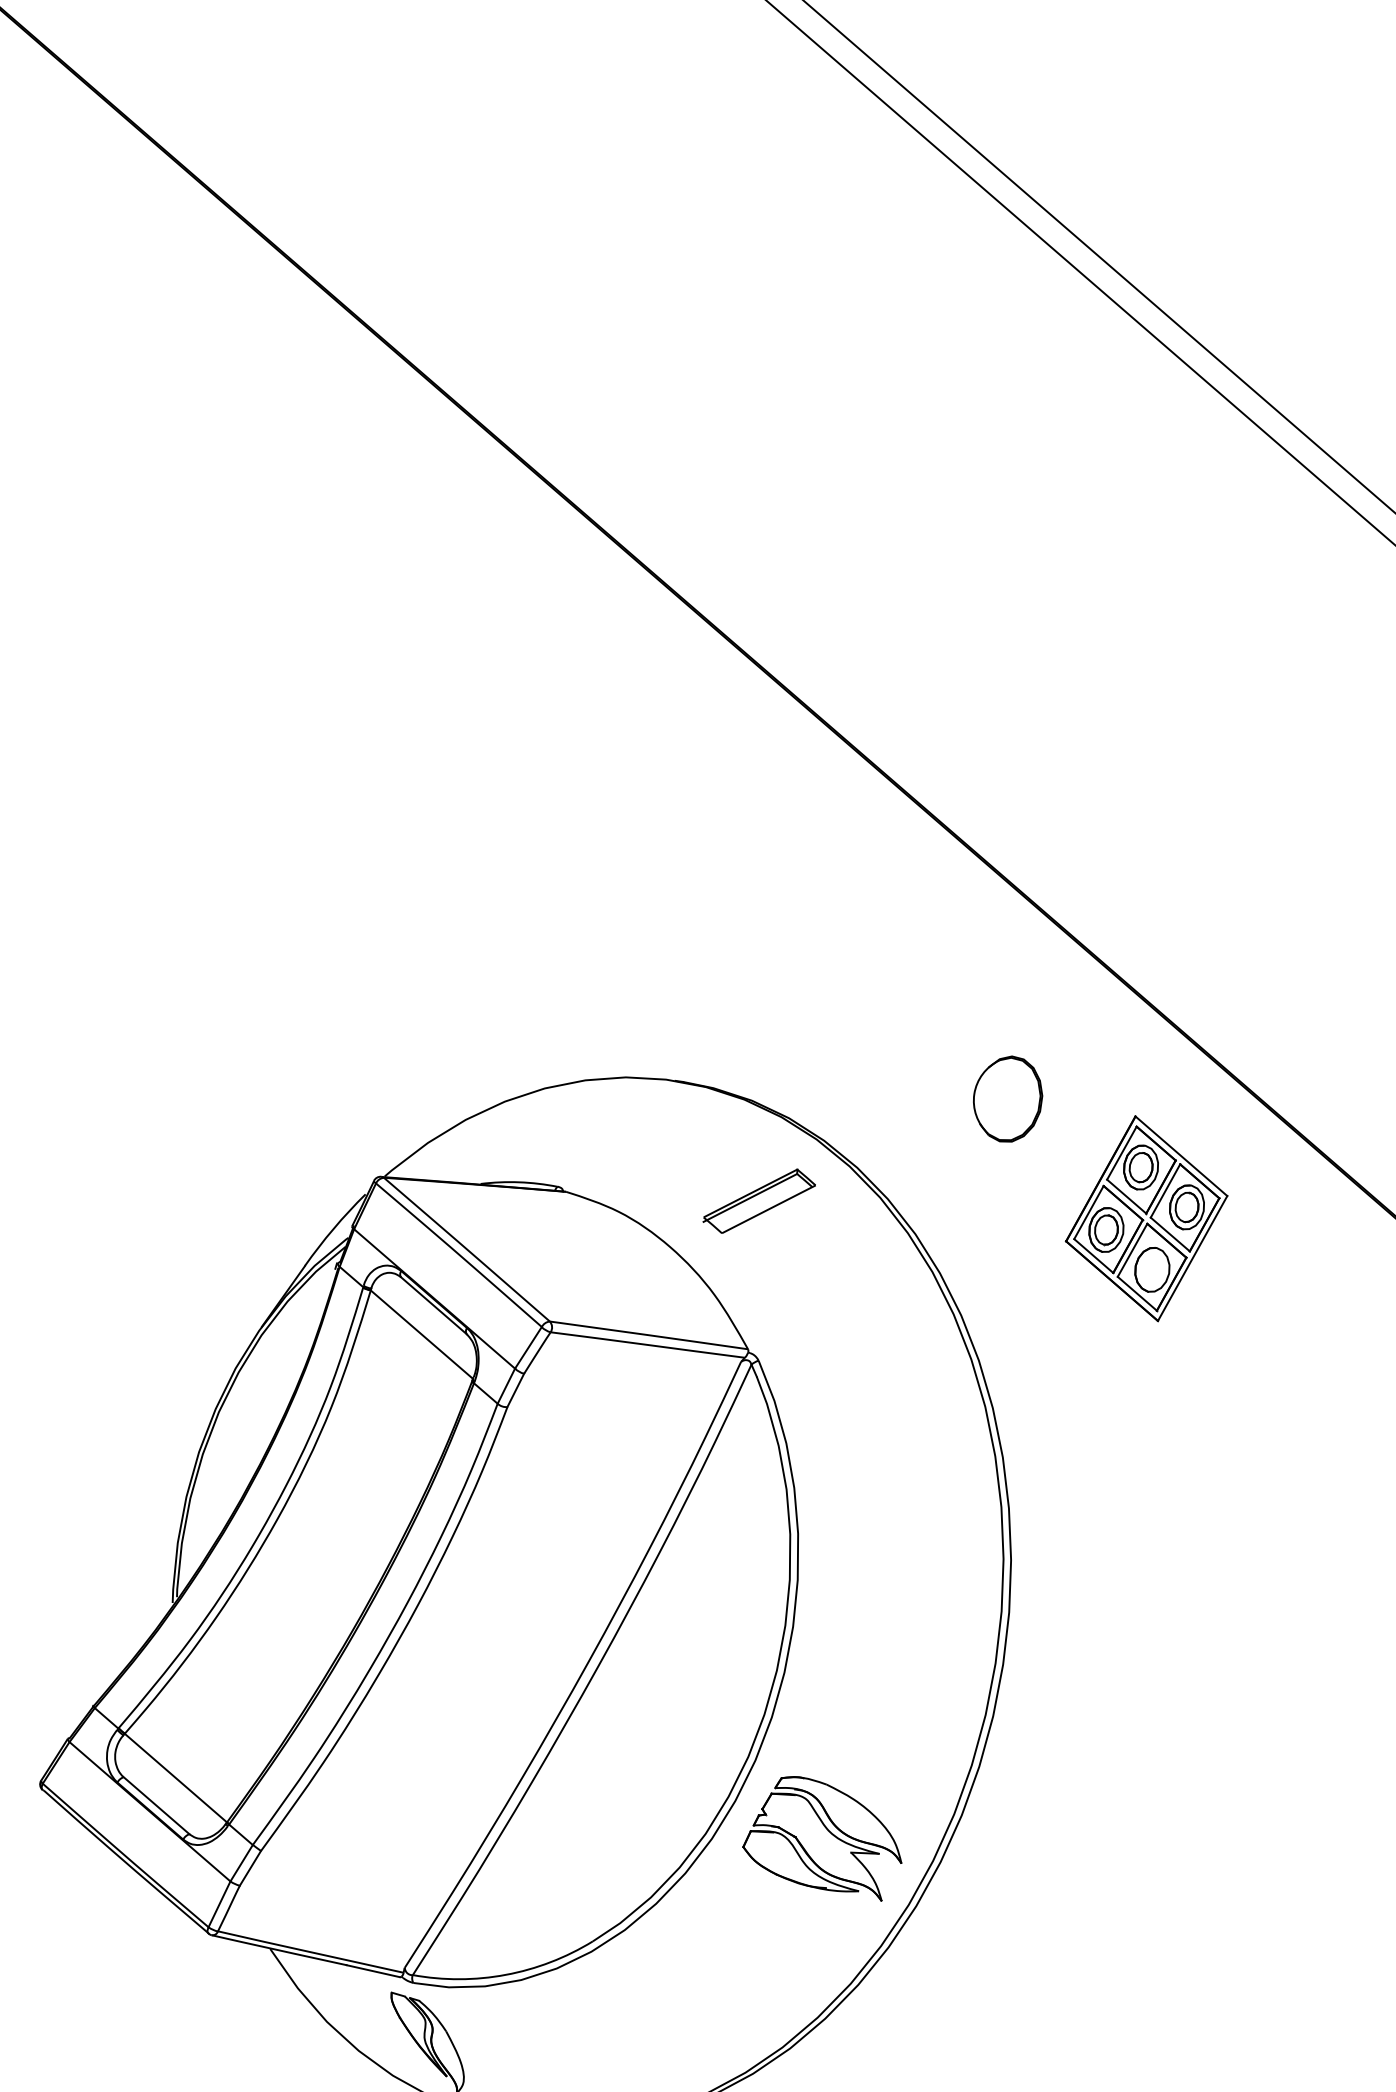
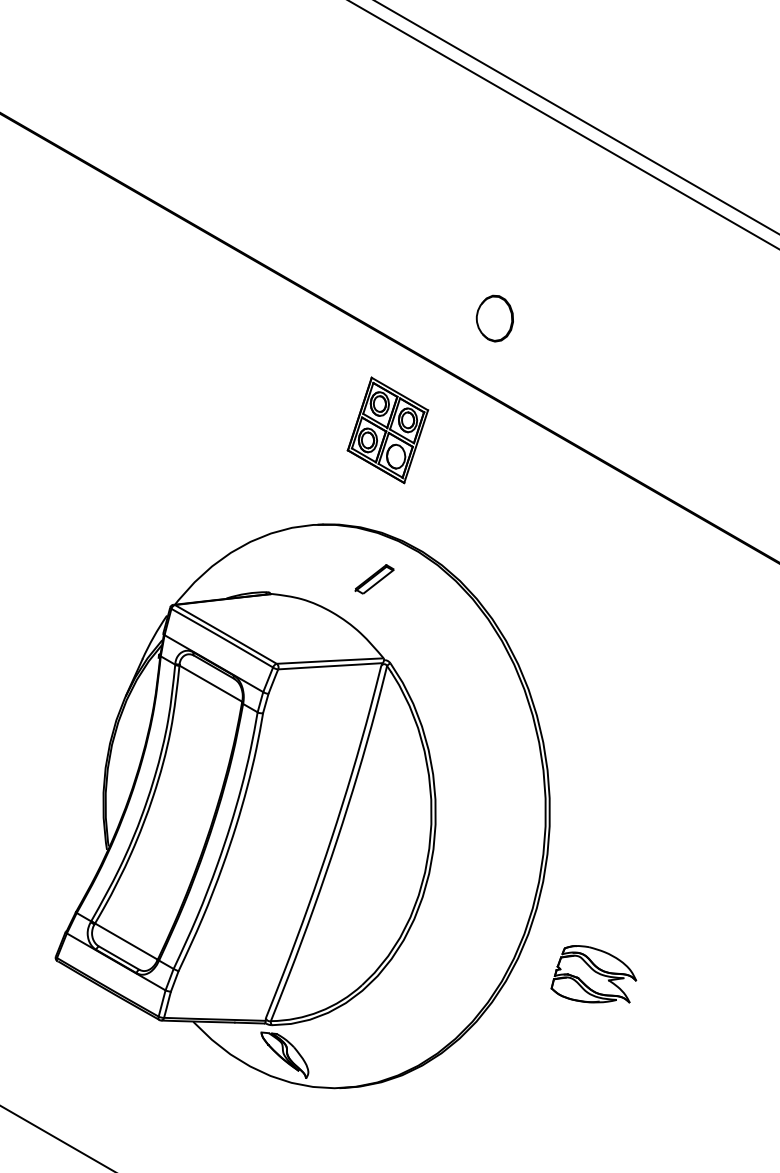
part: (1007, 1098) -> (494, 318), moved
part: (759, 1201) -> (374, 579), size x0.7
part: (1145, 1218) -> (387, 430), moved
part: (825, 1836) -> (593, 974), moved

